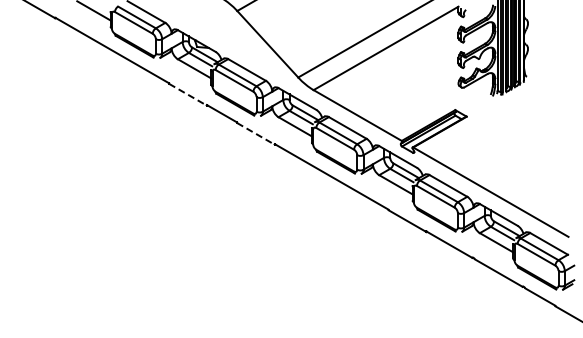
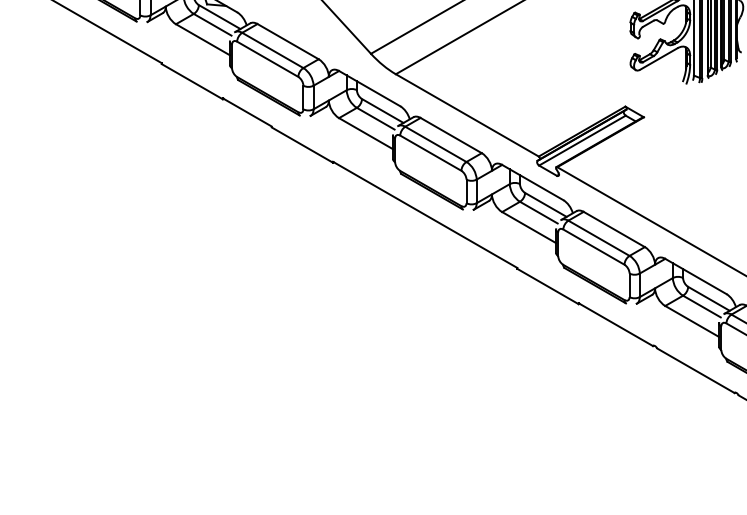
line: (187, 94) -> (191, 81), dashed -> solid
line: (255, 133) -> (301, 144), dashed -> solid

